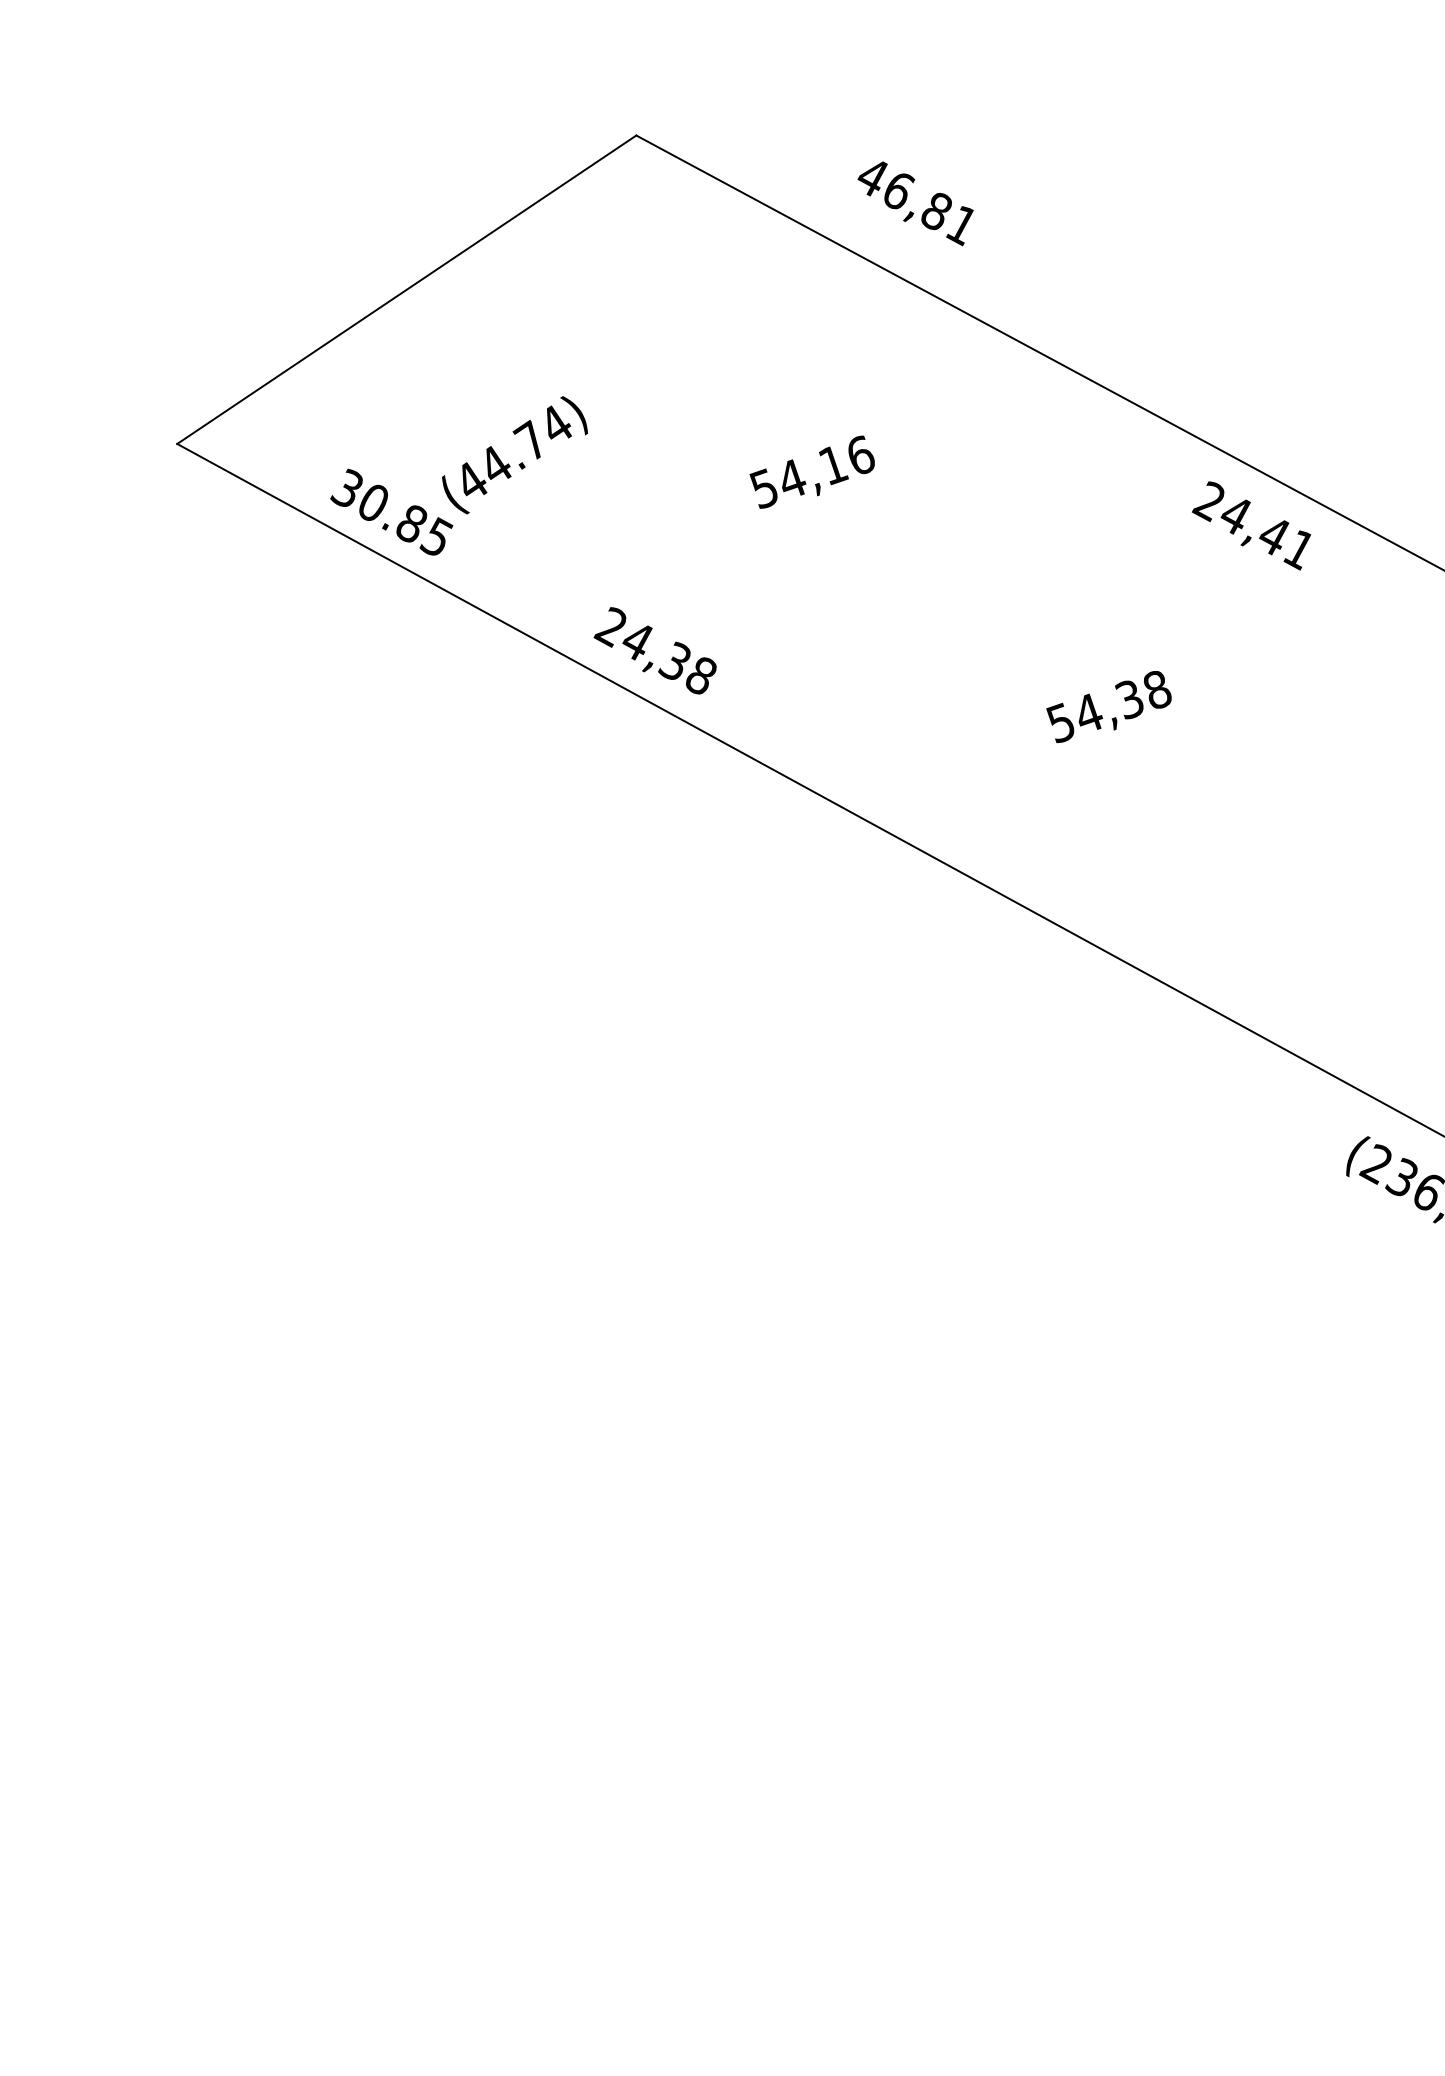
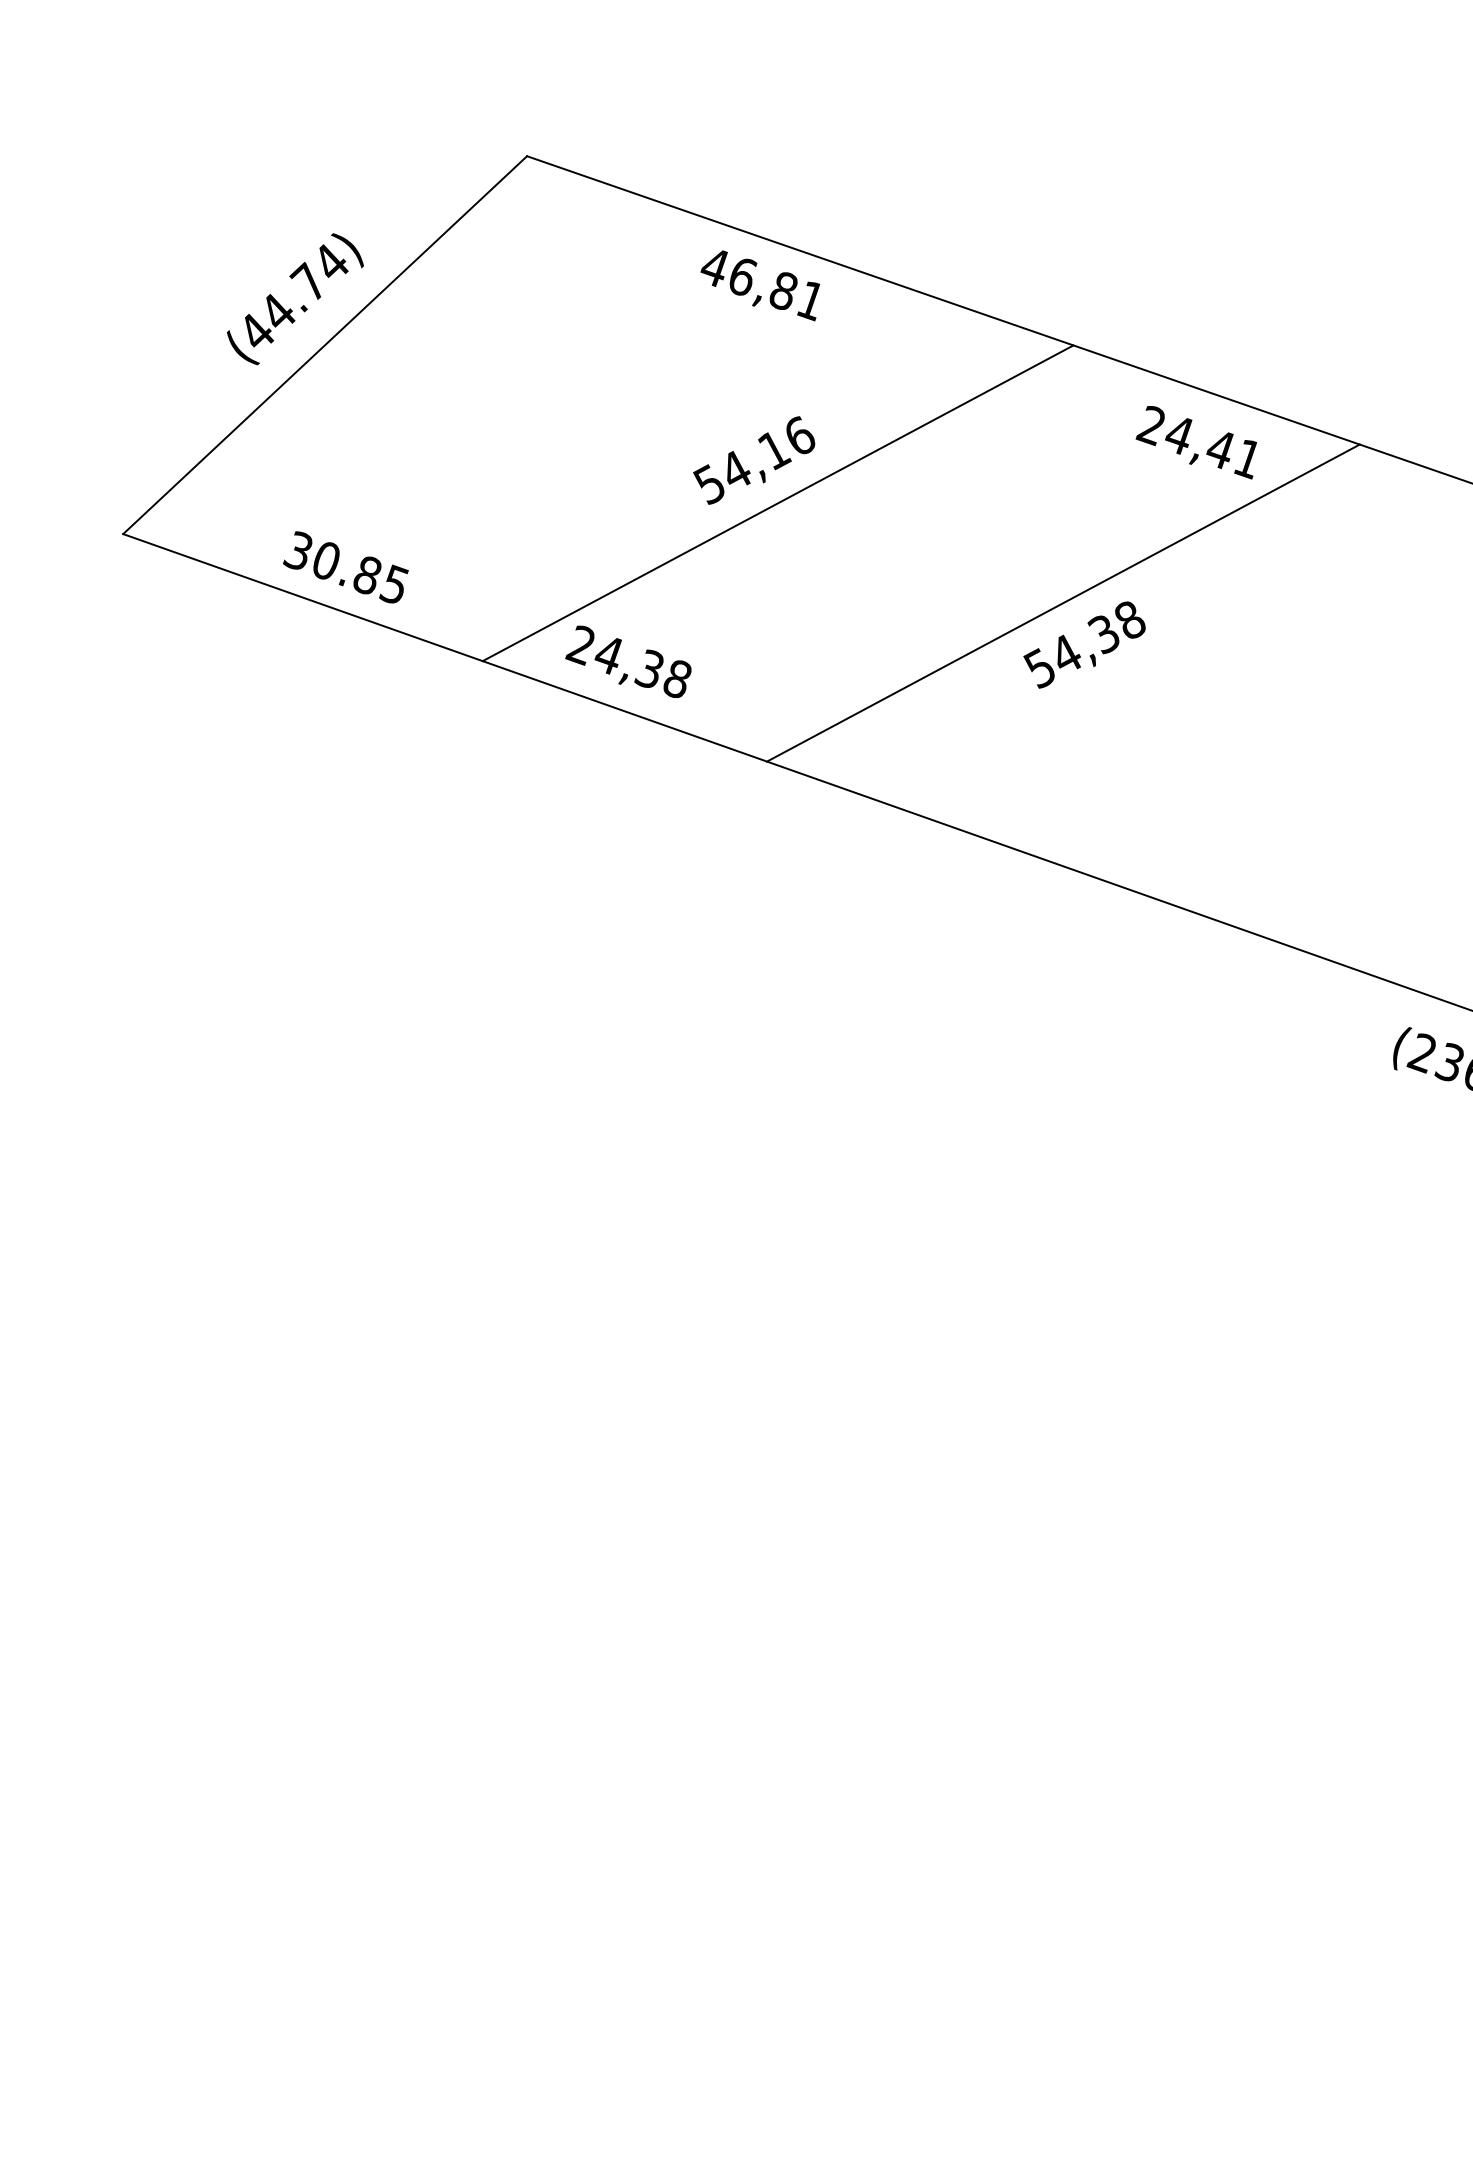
text: (914, 202) -> (760, 285), moved
text: (515, 455) -> (295, 299), moved
line: (828, 518) -> (777, 503), added
line: (1094, 661) -> (1063, 602), added

